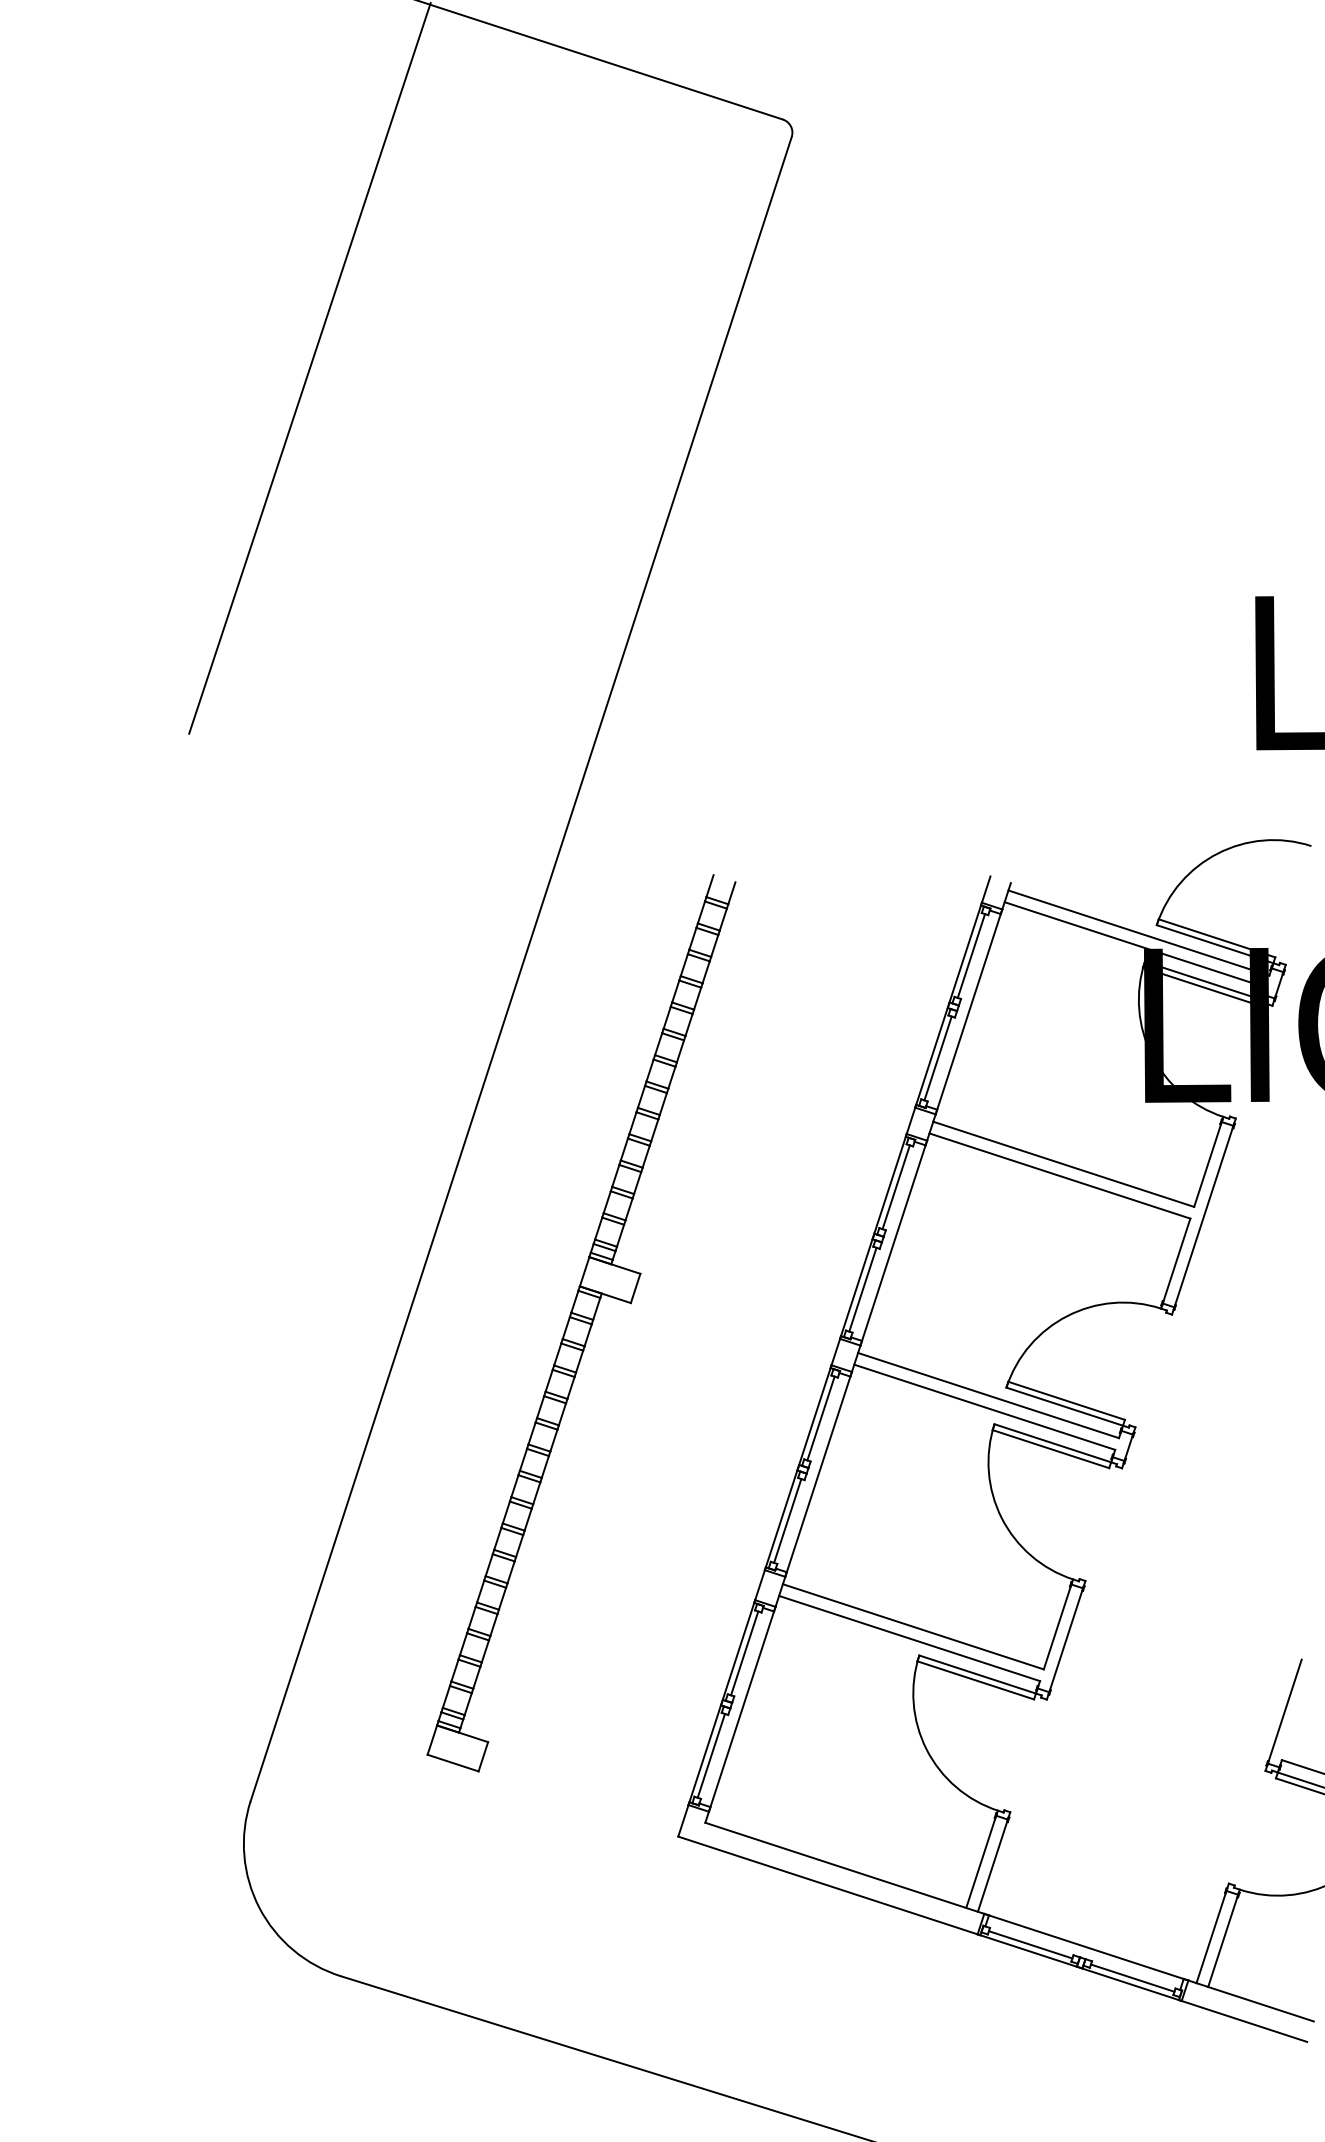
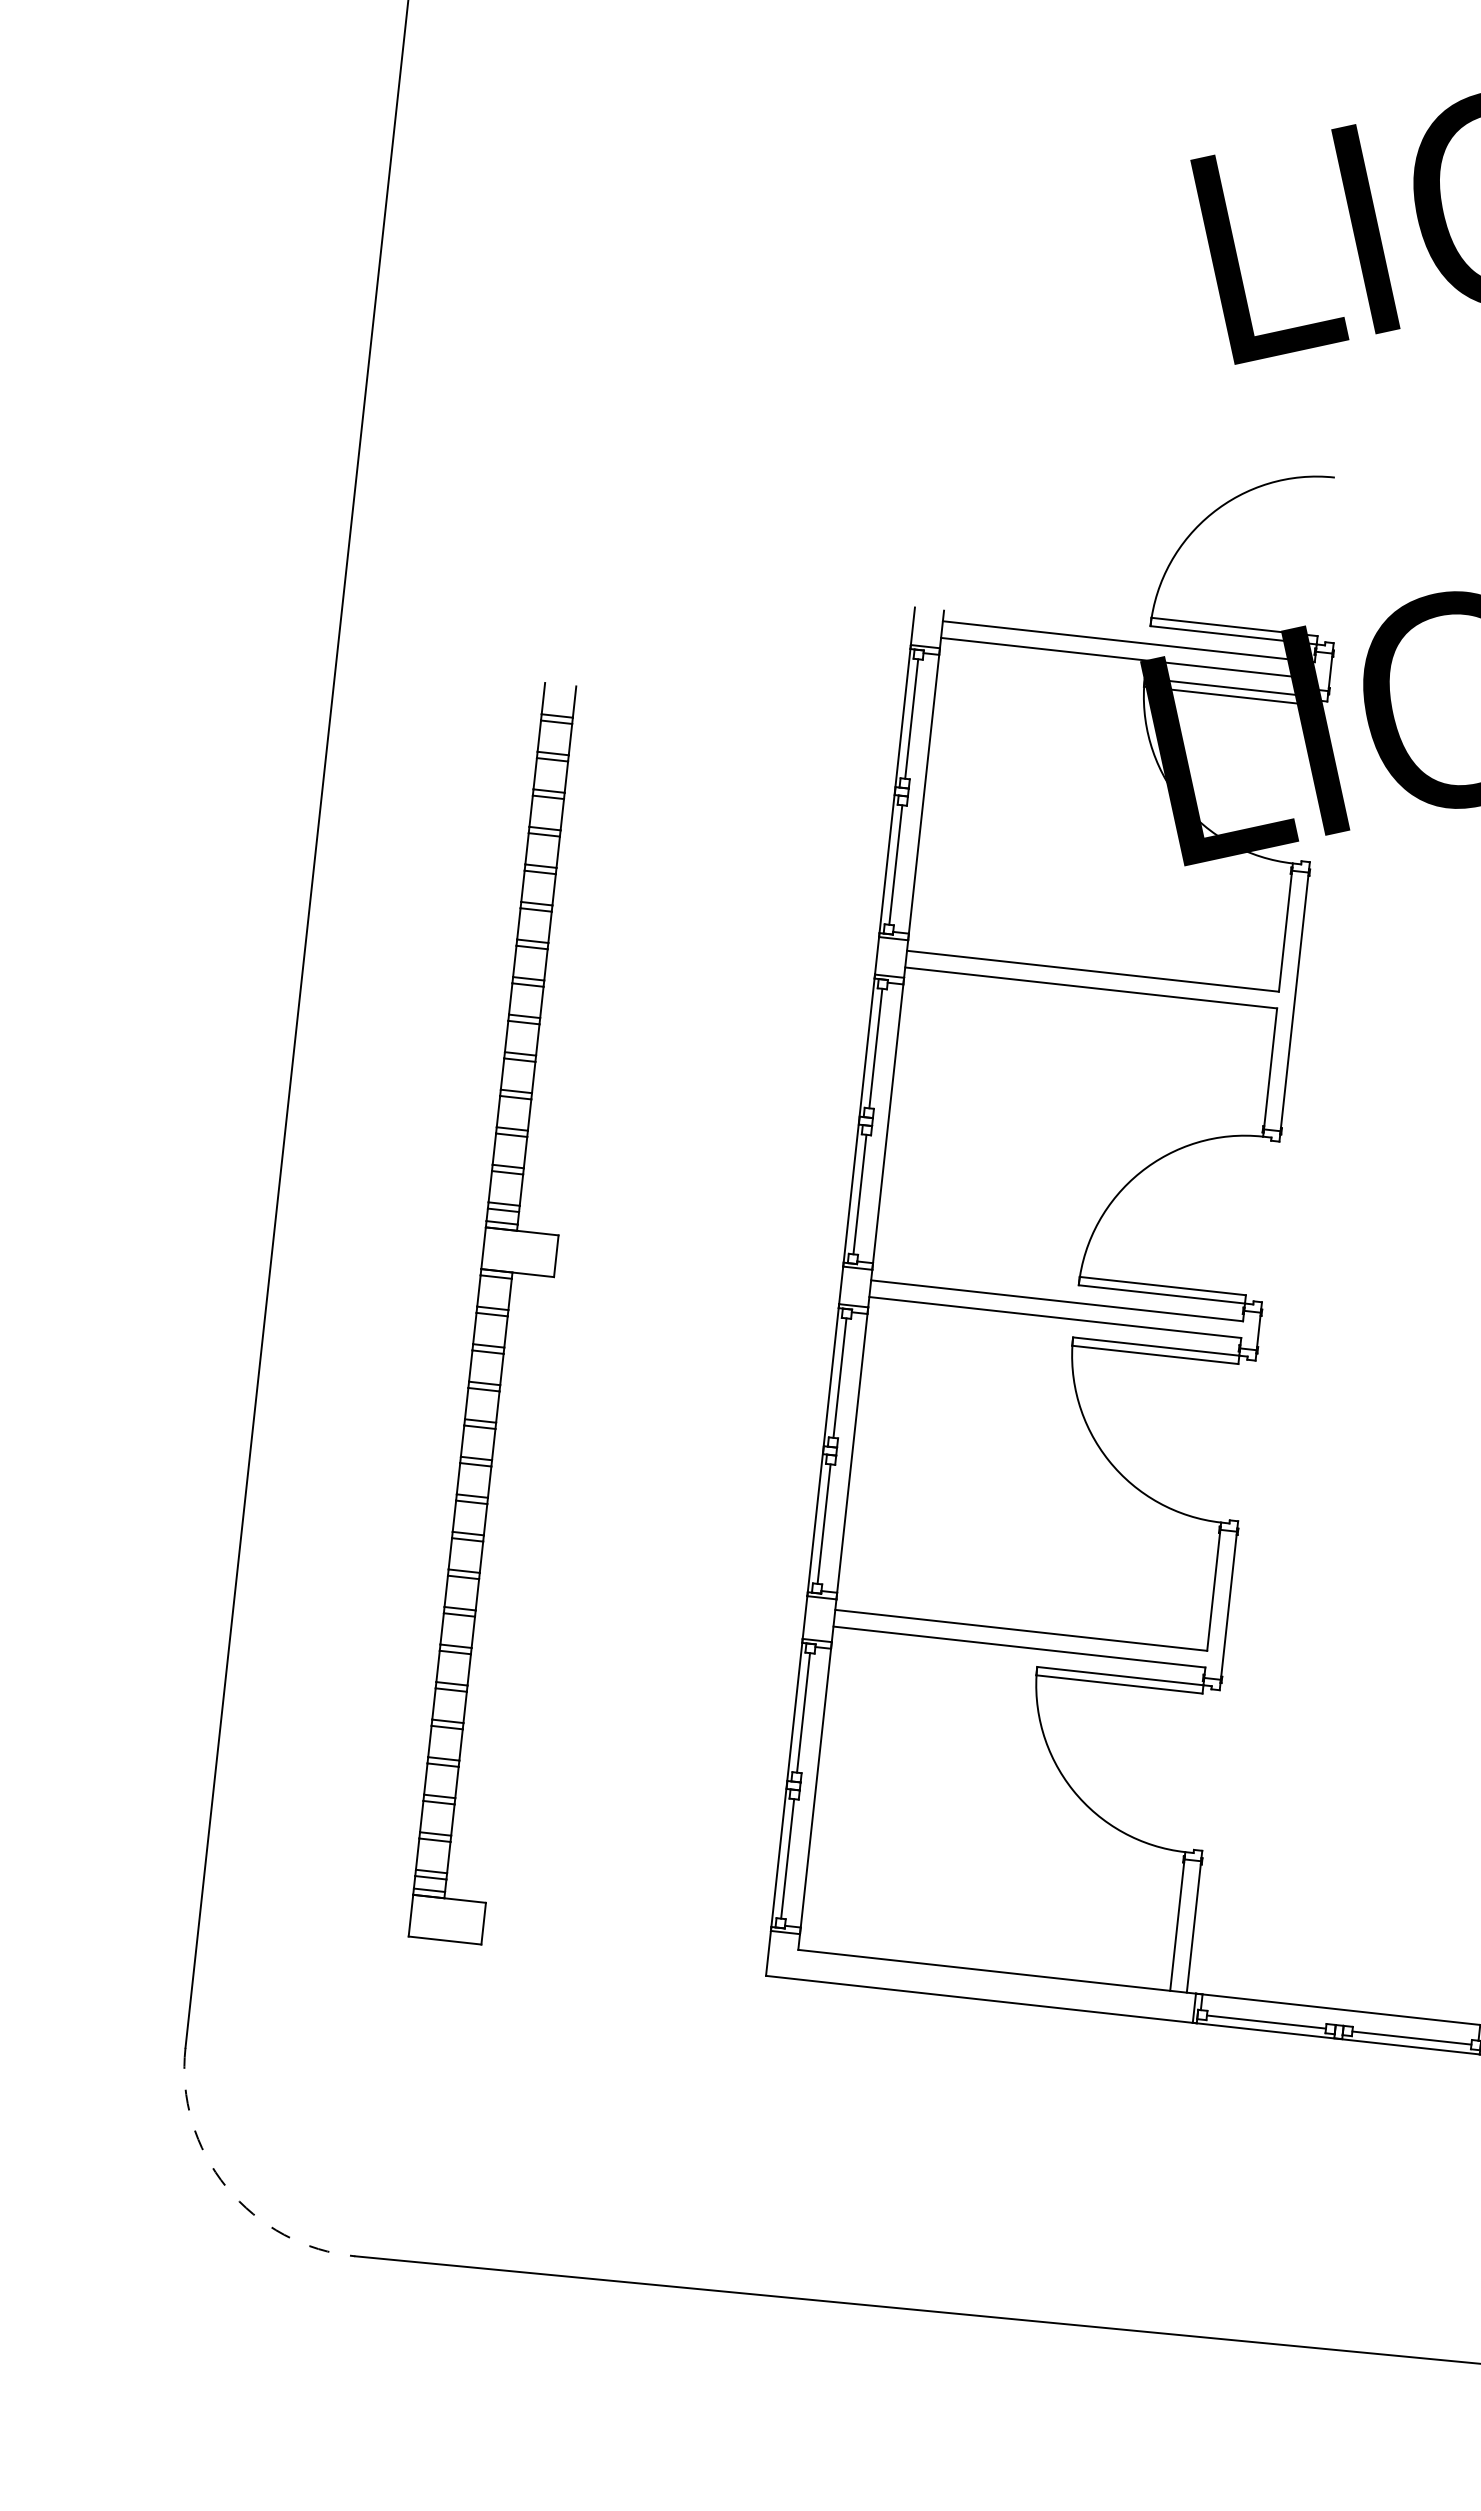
arc: (259, 1907) -> (226, 2187), solid -> dashed

